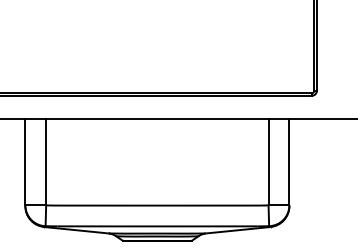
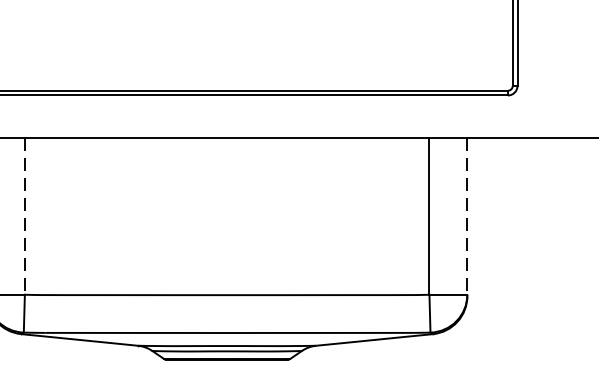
line: (46, 162) -> (25, 216), solid -> dashed
line: (289, 162) -> (467, 216), solid -> dashed

